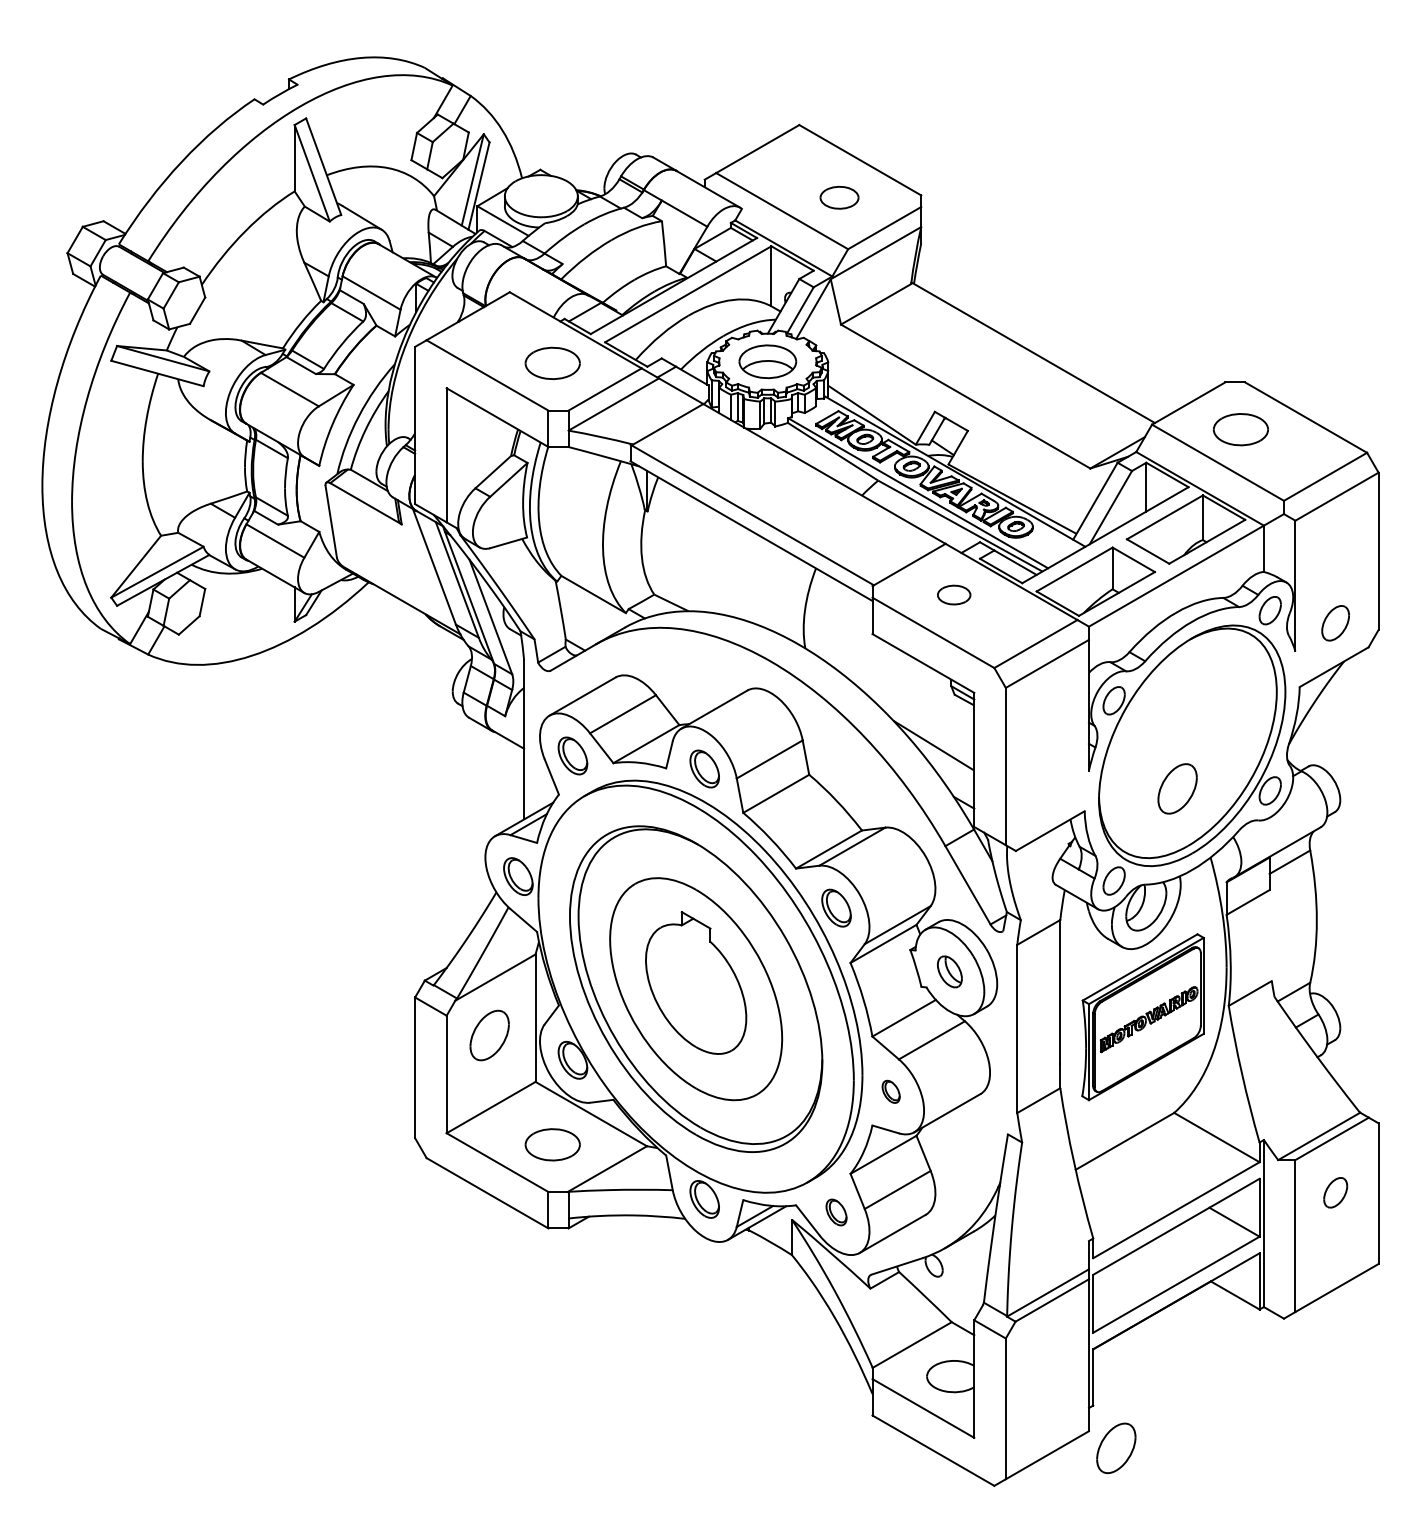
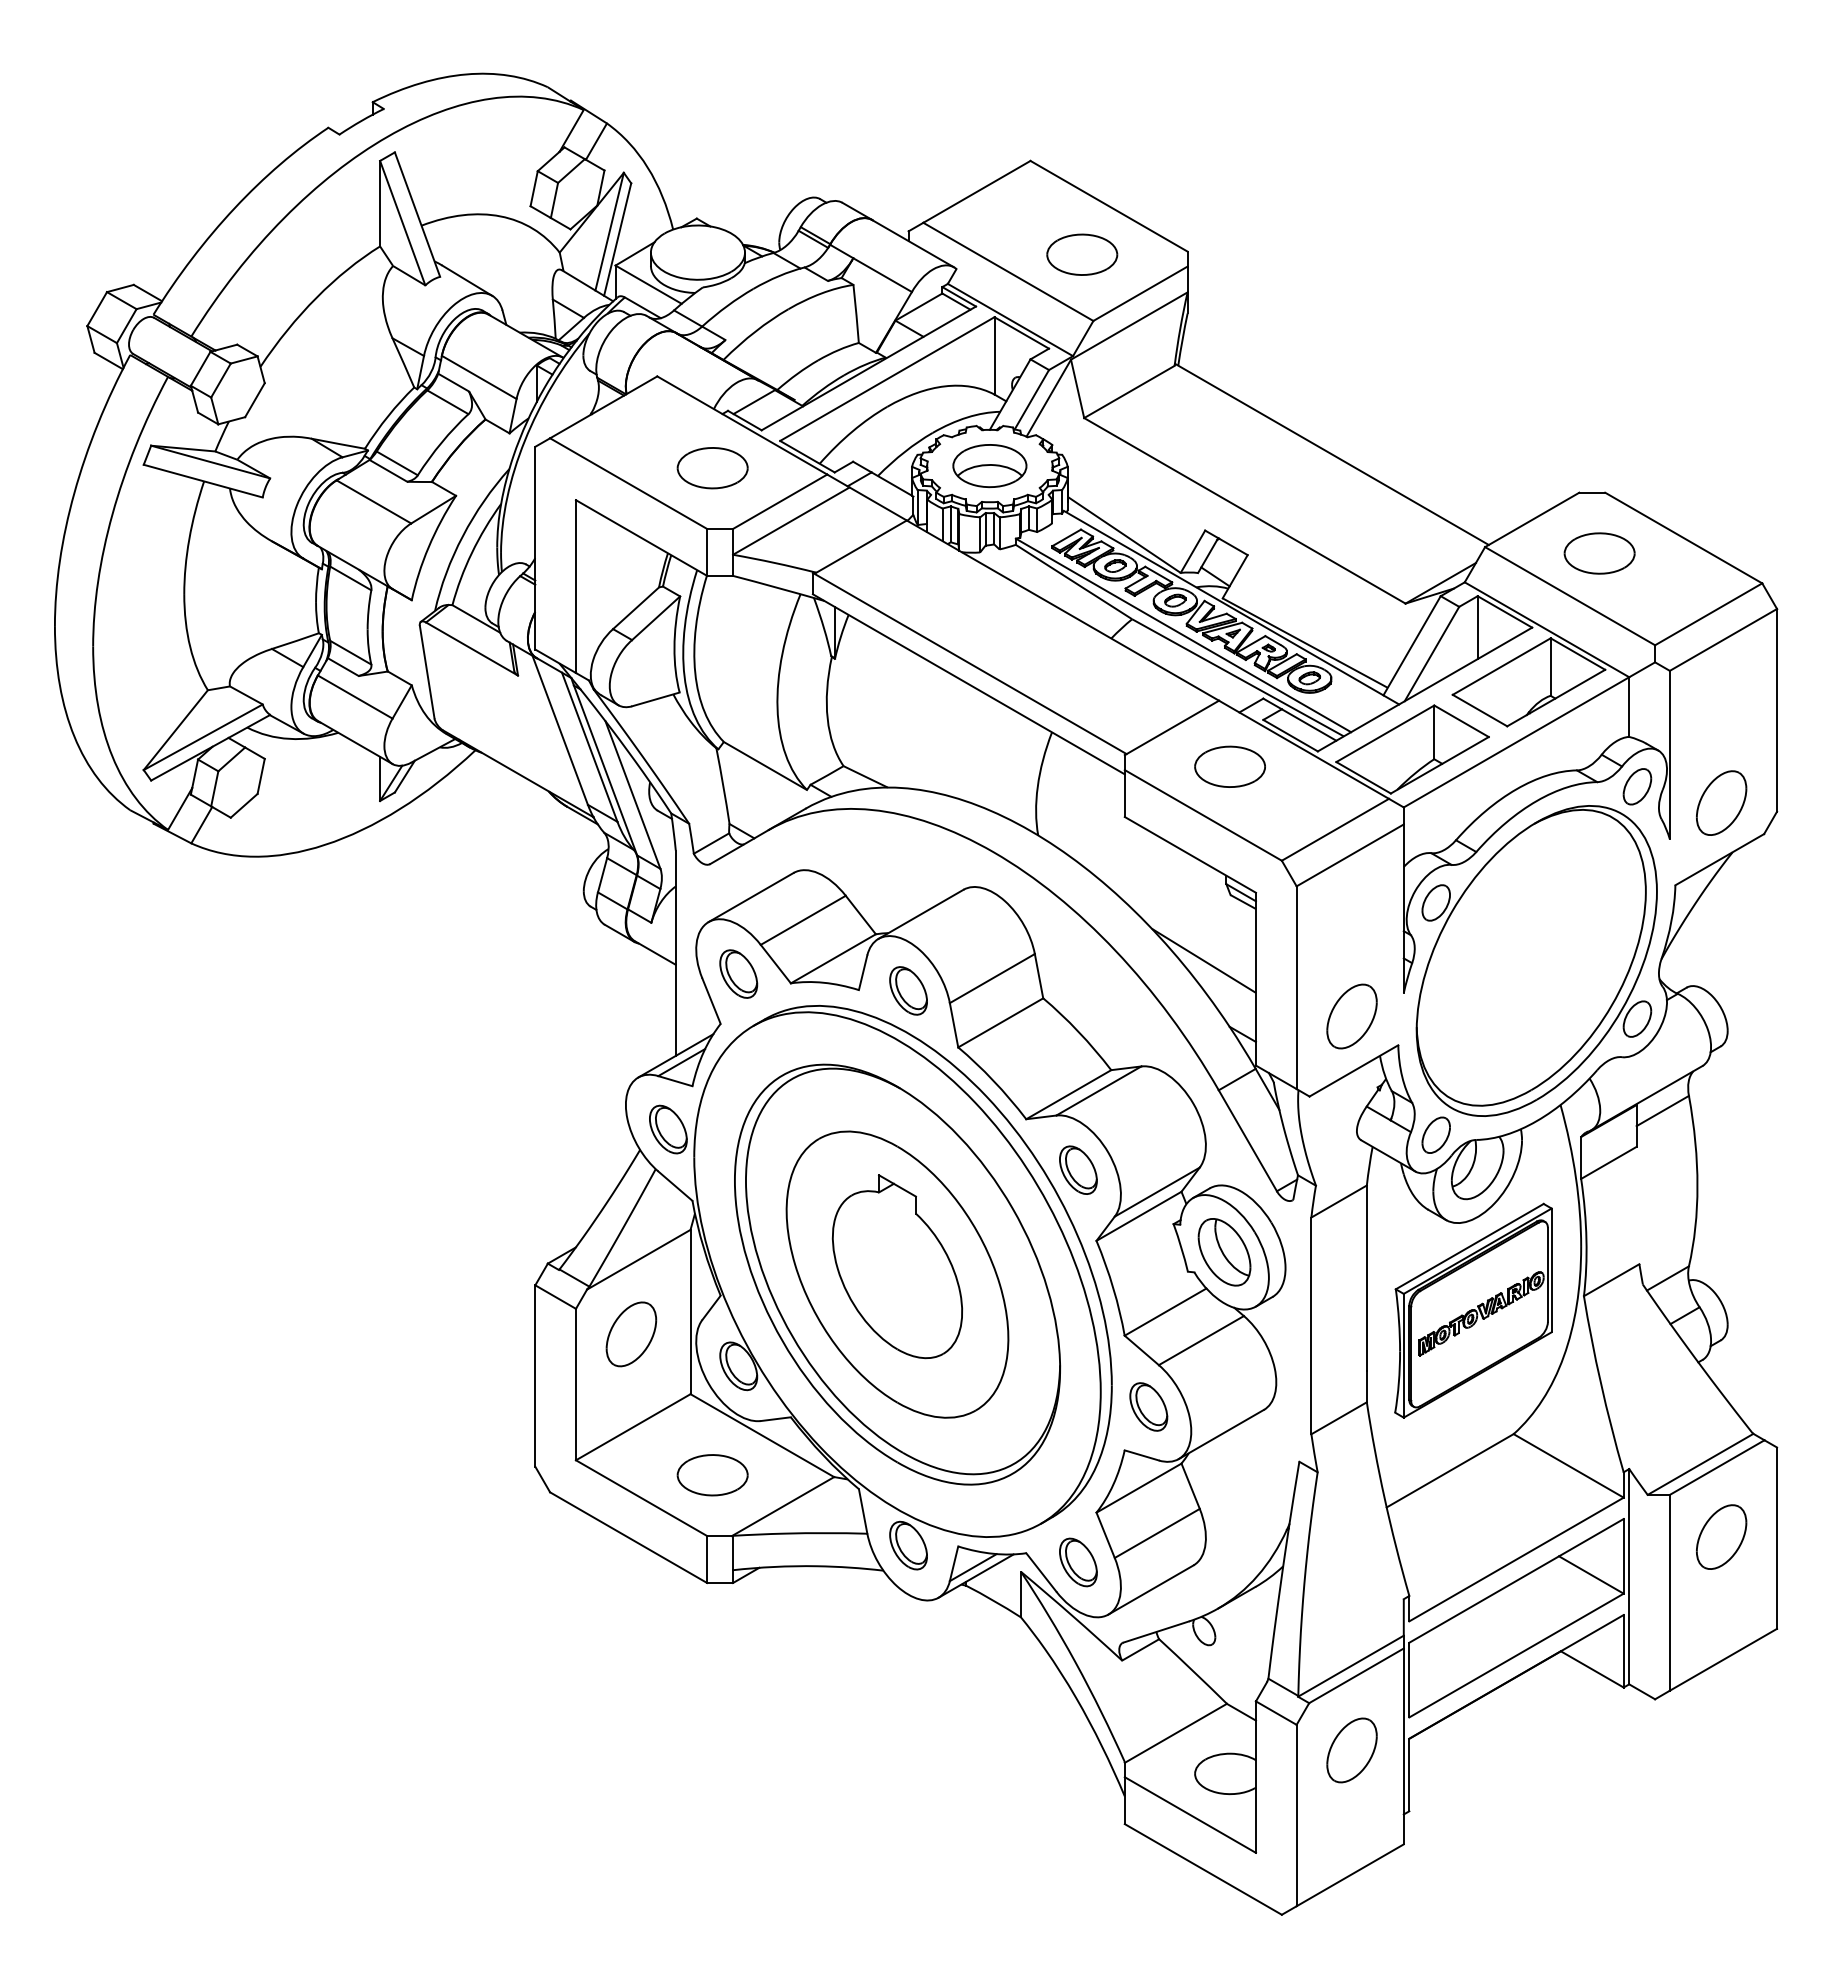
part: (839, 197) -> (1082, 254), size x1.43
part: (953, 594) -> (1229, 766), size x1.67
part: (1335, 622) -> (1721, 802), size x1.43
part: (1177, 788) -> (1351, 1016), moved
part: (949, 972) -> (1224, 1252), size x1.67
part: (890, 1091) -> (1148, 1406), size x1.67
part: (1335, 1192) -> (1721, 1536), size x1.67
part: (836, 1212) -> (1078, 1562), size x1.43
part: (1115, 1448) -> (1351, 1750), moved

